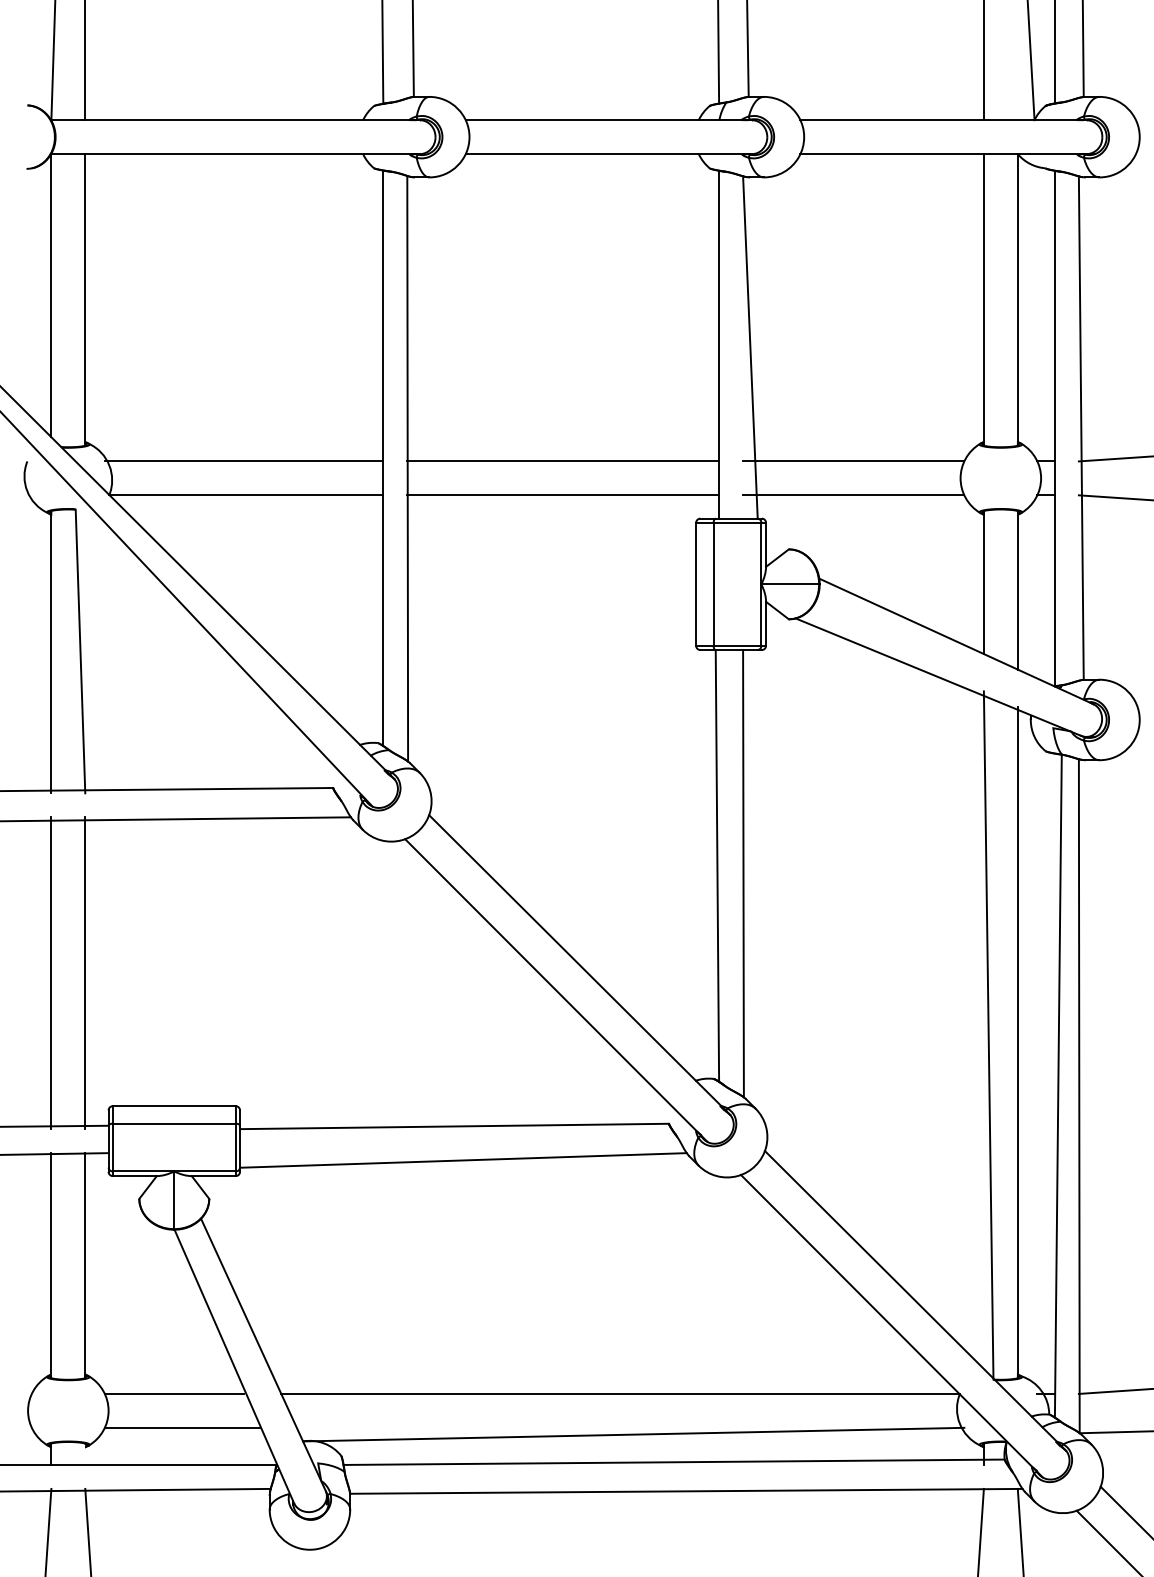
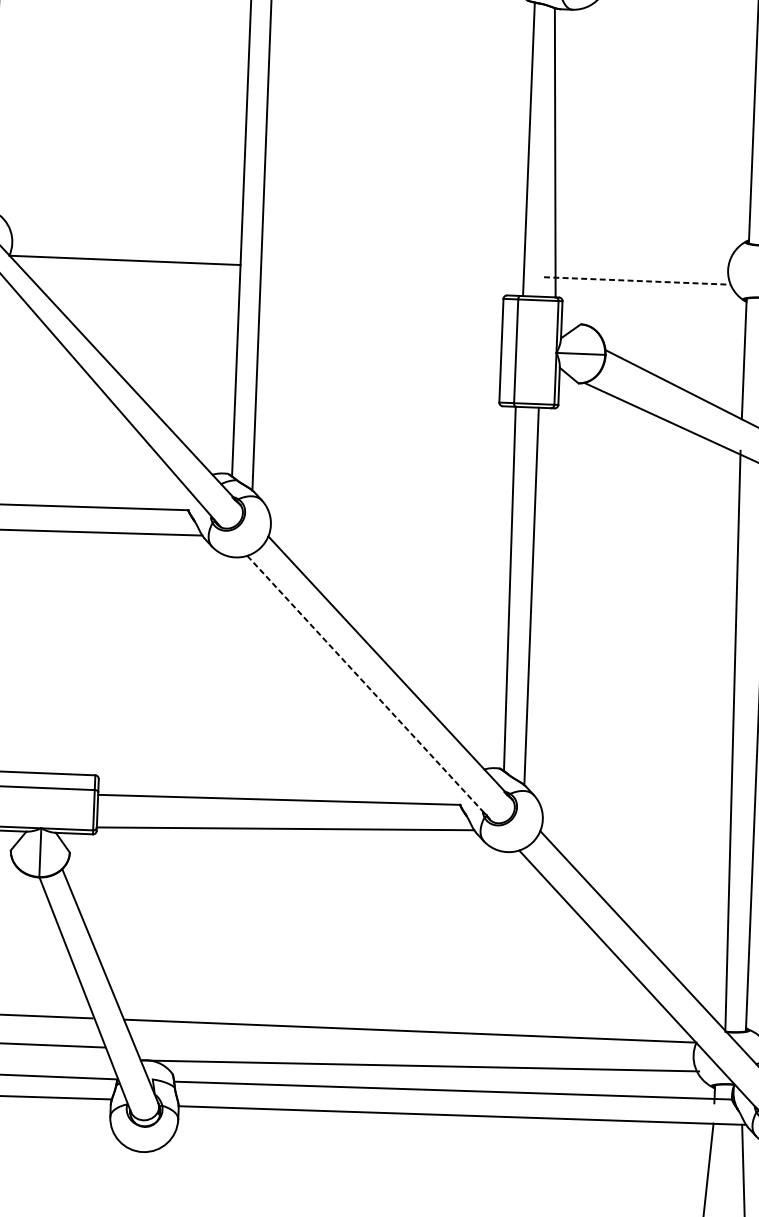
line: (243, 461) -> (123, 231), removed
line: (563, 461) -> (393, 242), removed
line: (853, 461) -> (638, 252), removed
line: (563, 495) -> (392, 271), removed
line: (853, 495) -> (637, 281), solid -> dashed
line: (556, 990) -> (369, 688), solid -> dashed

